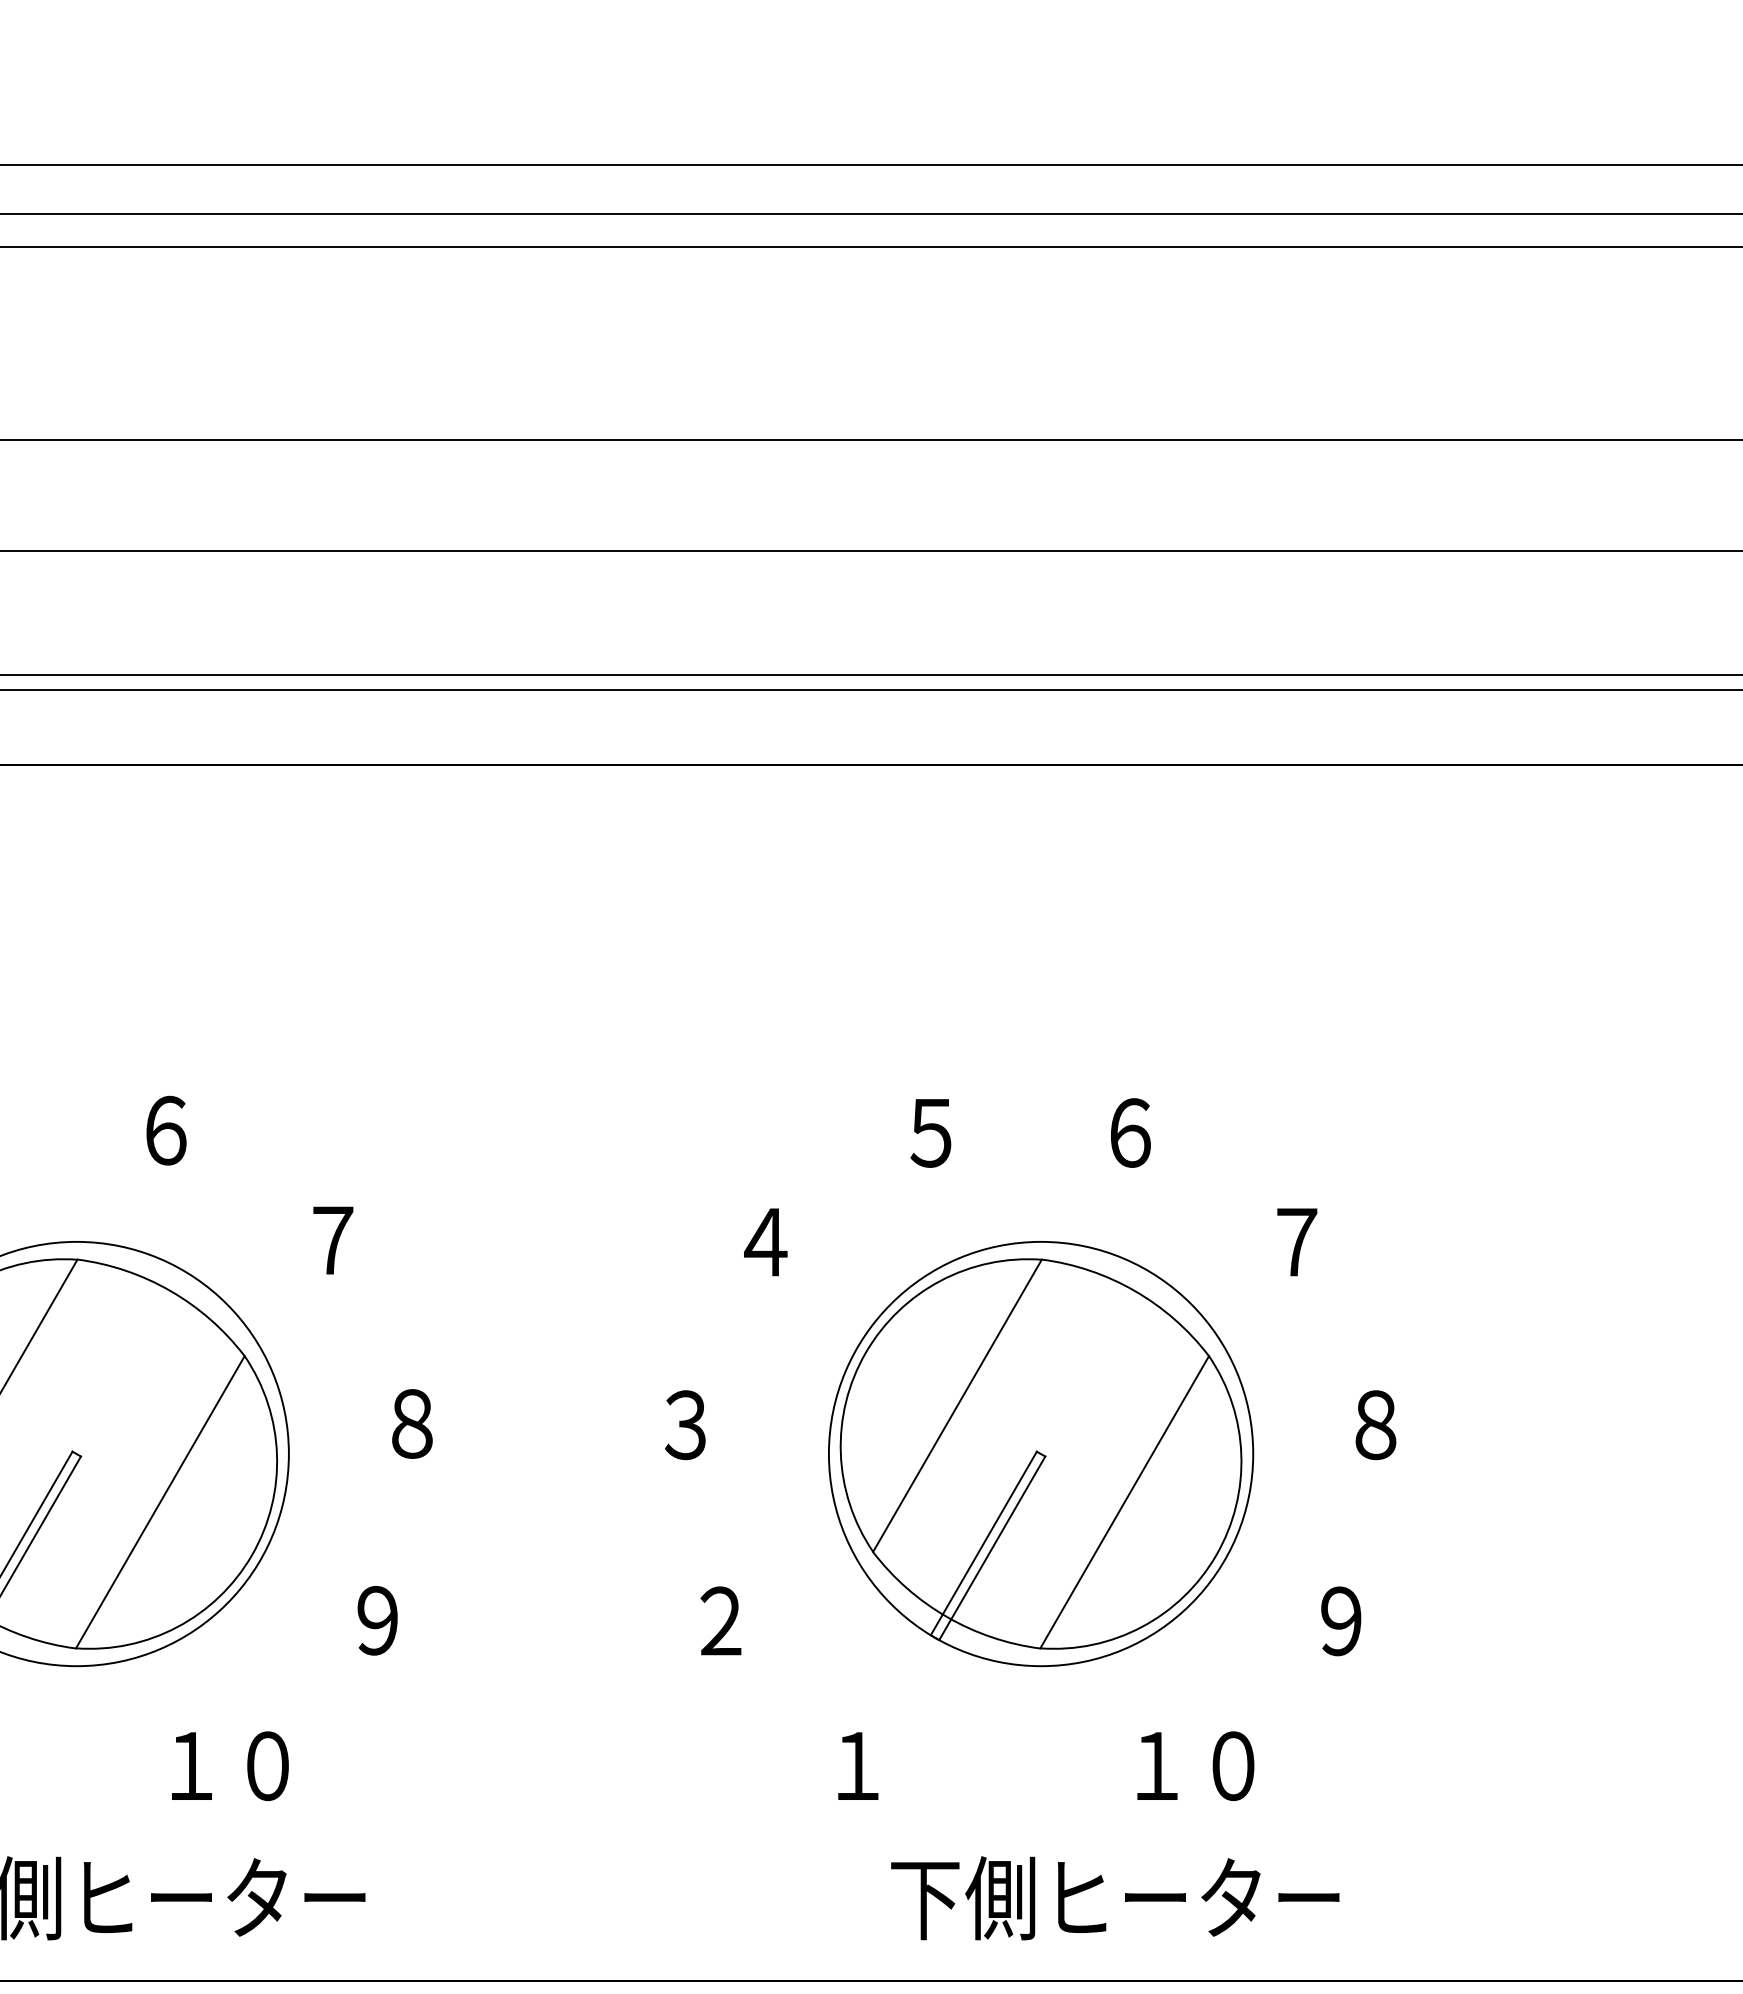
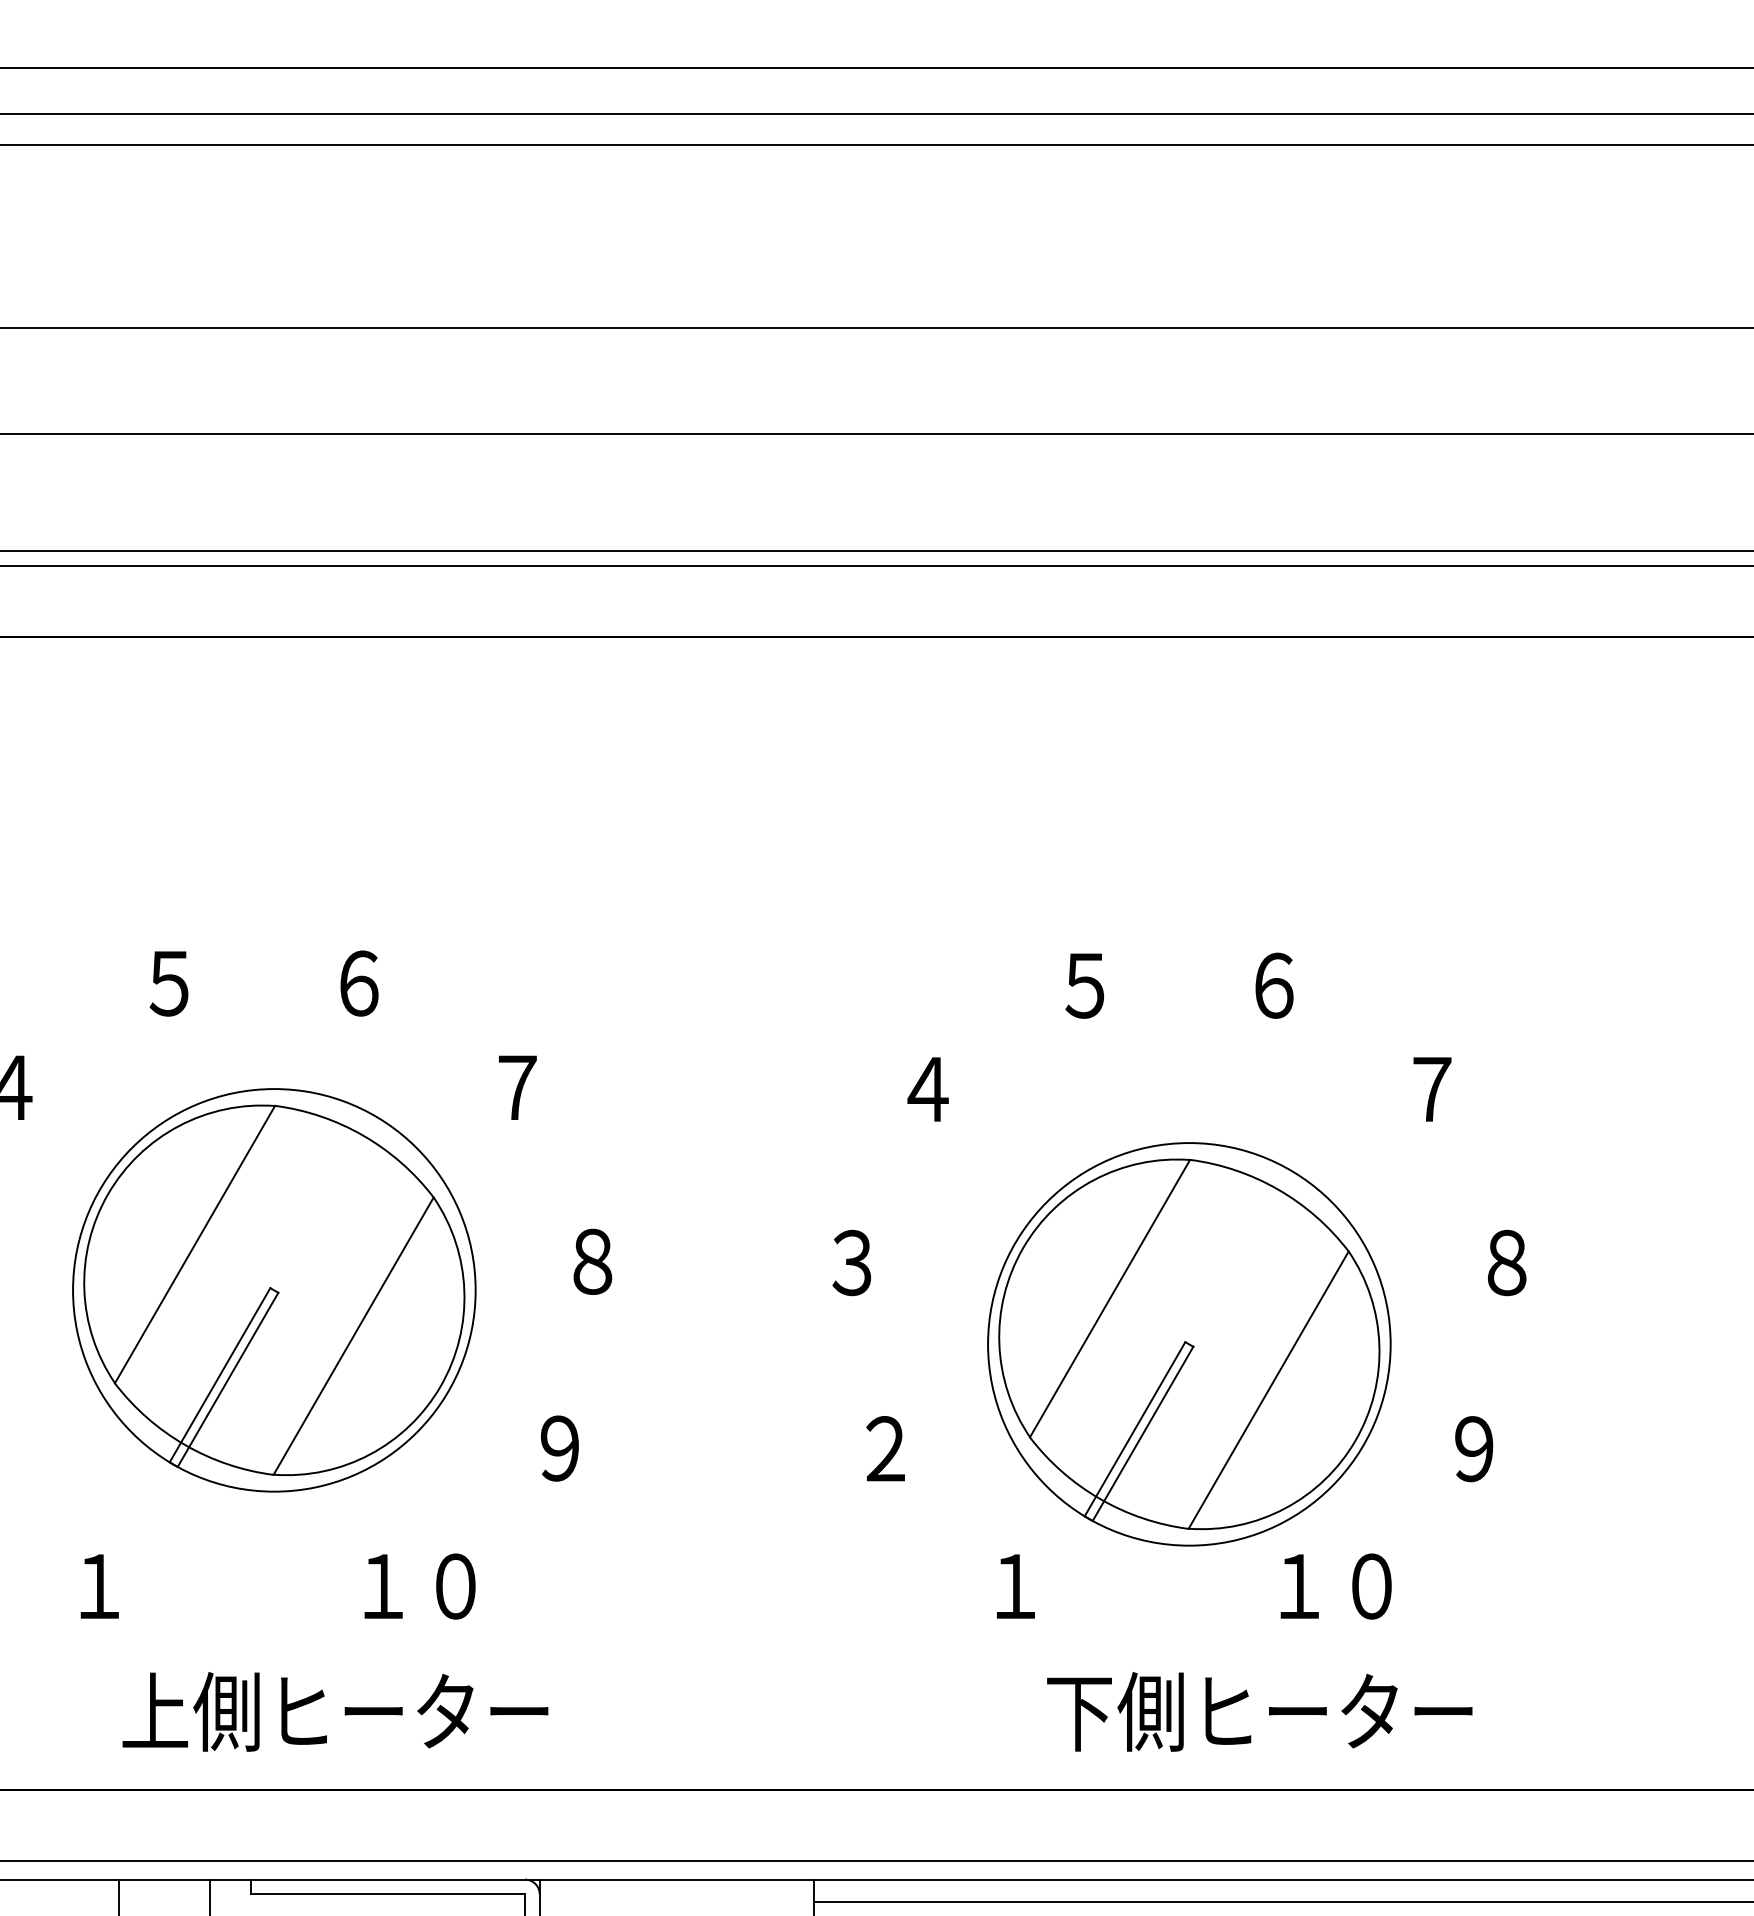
part: (1041, 1454) -> (1189, 1344), moved

